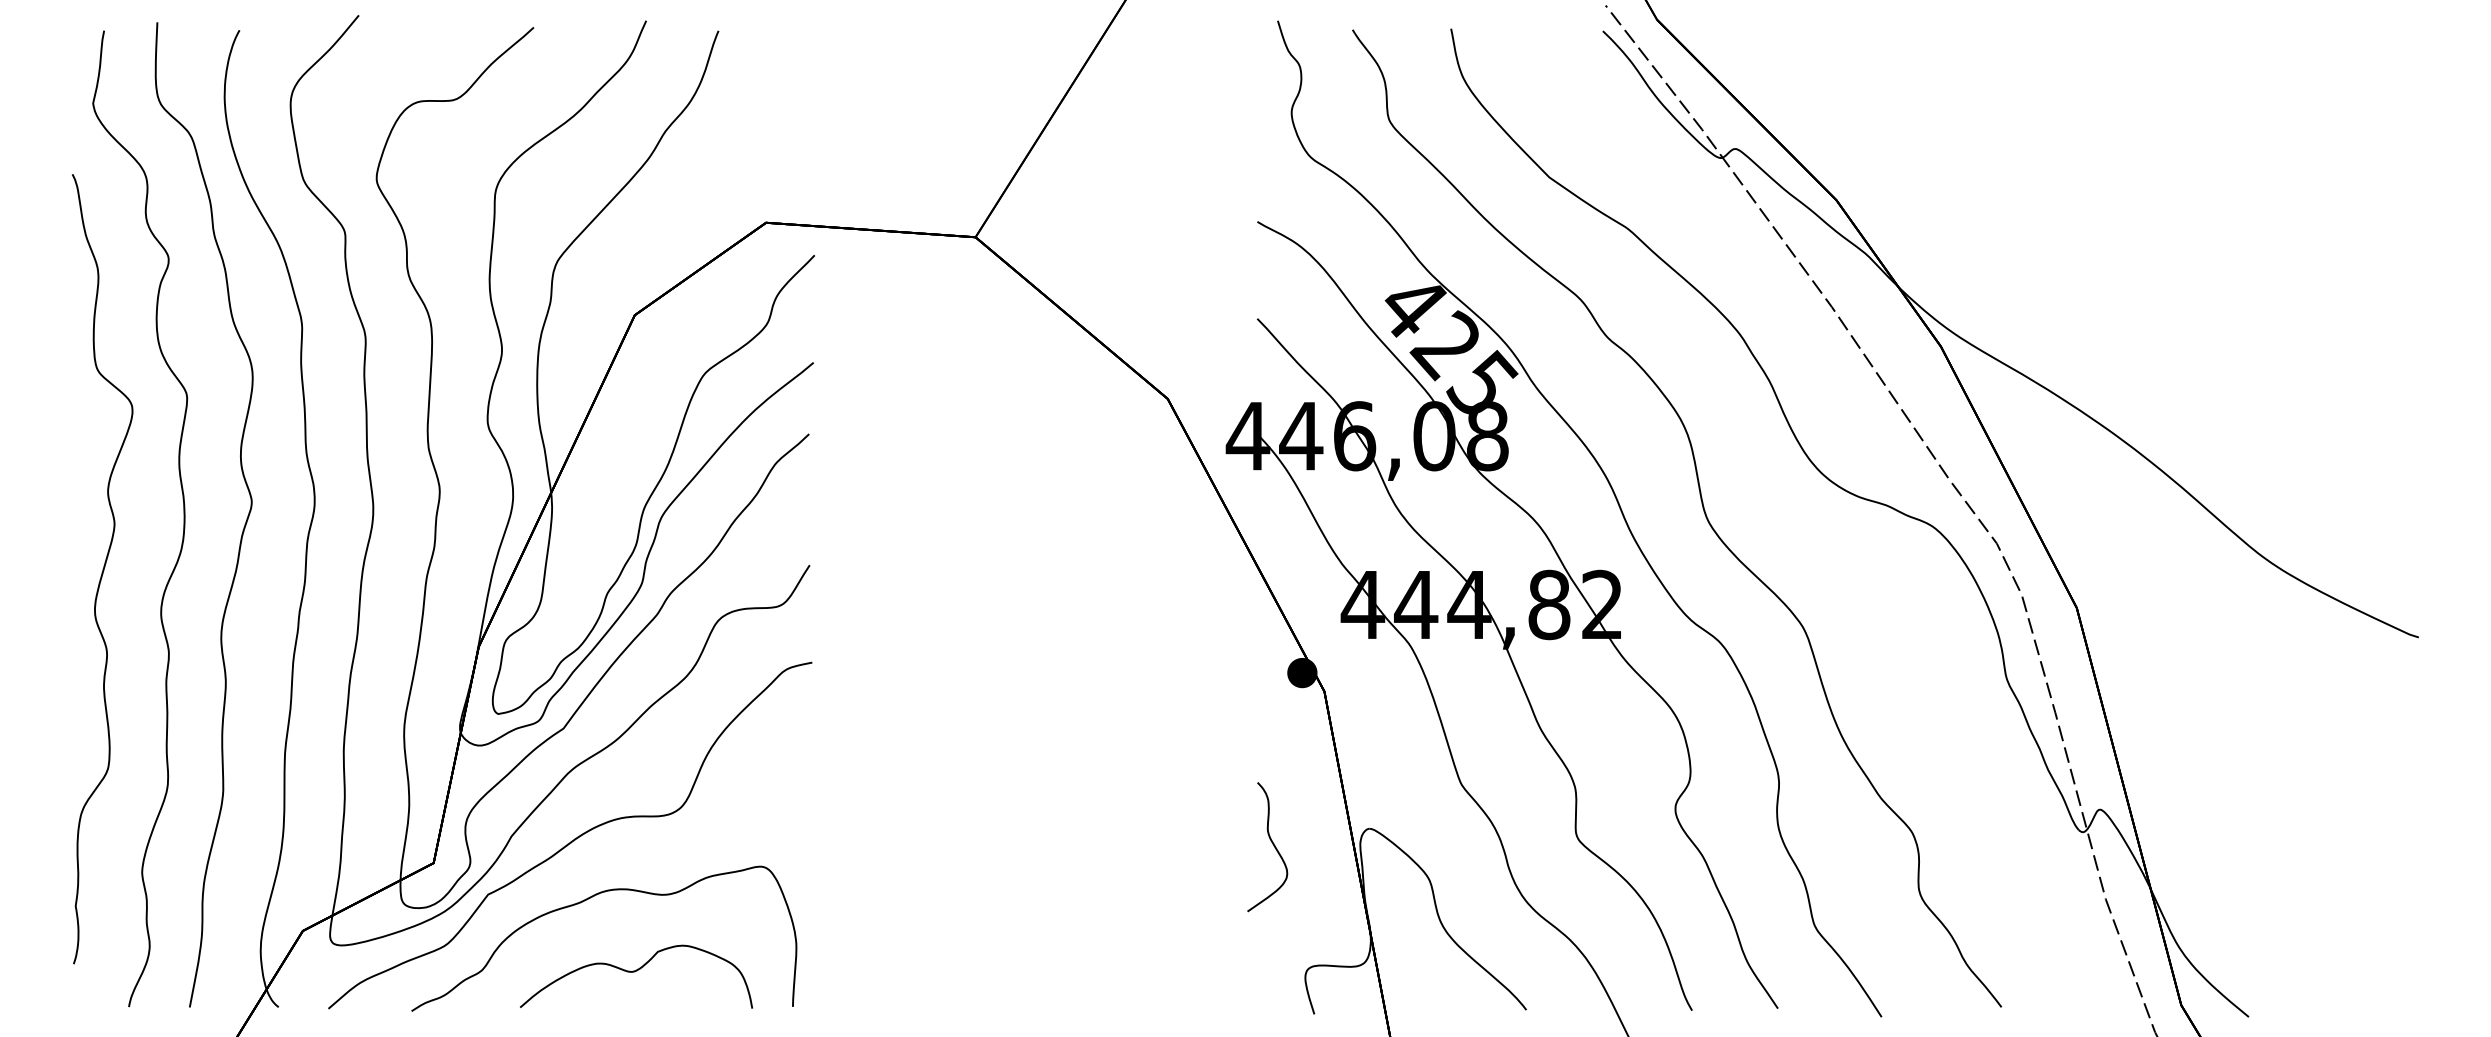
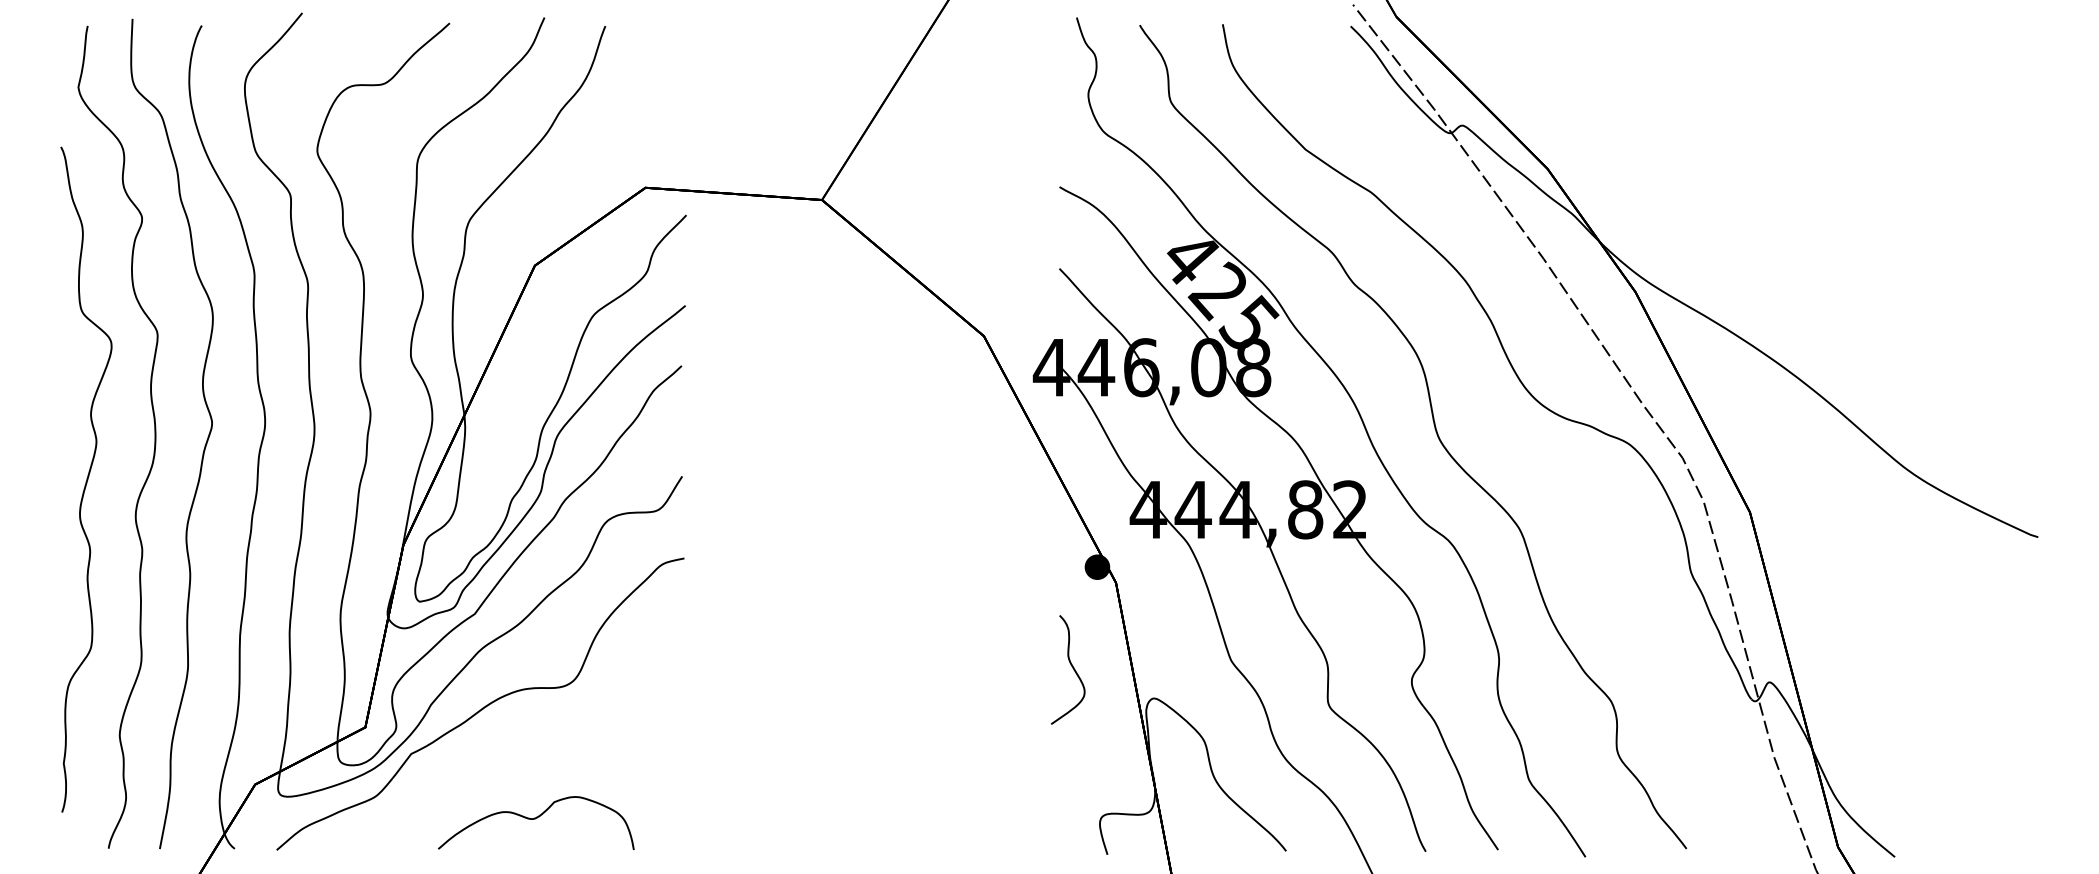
curve: (1272, 845) -> (1072, 668), moved
curve: (585, 901) -> (493, 759), removed

